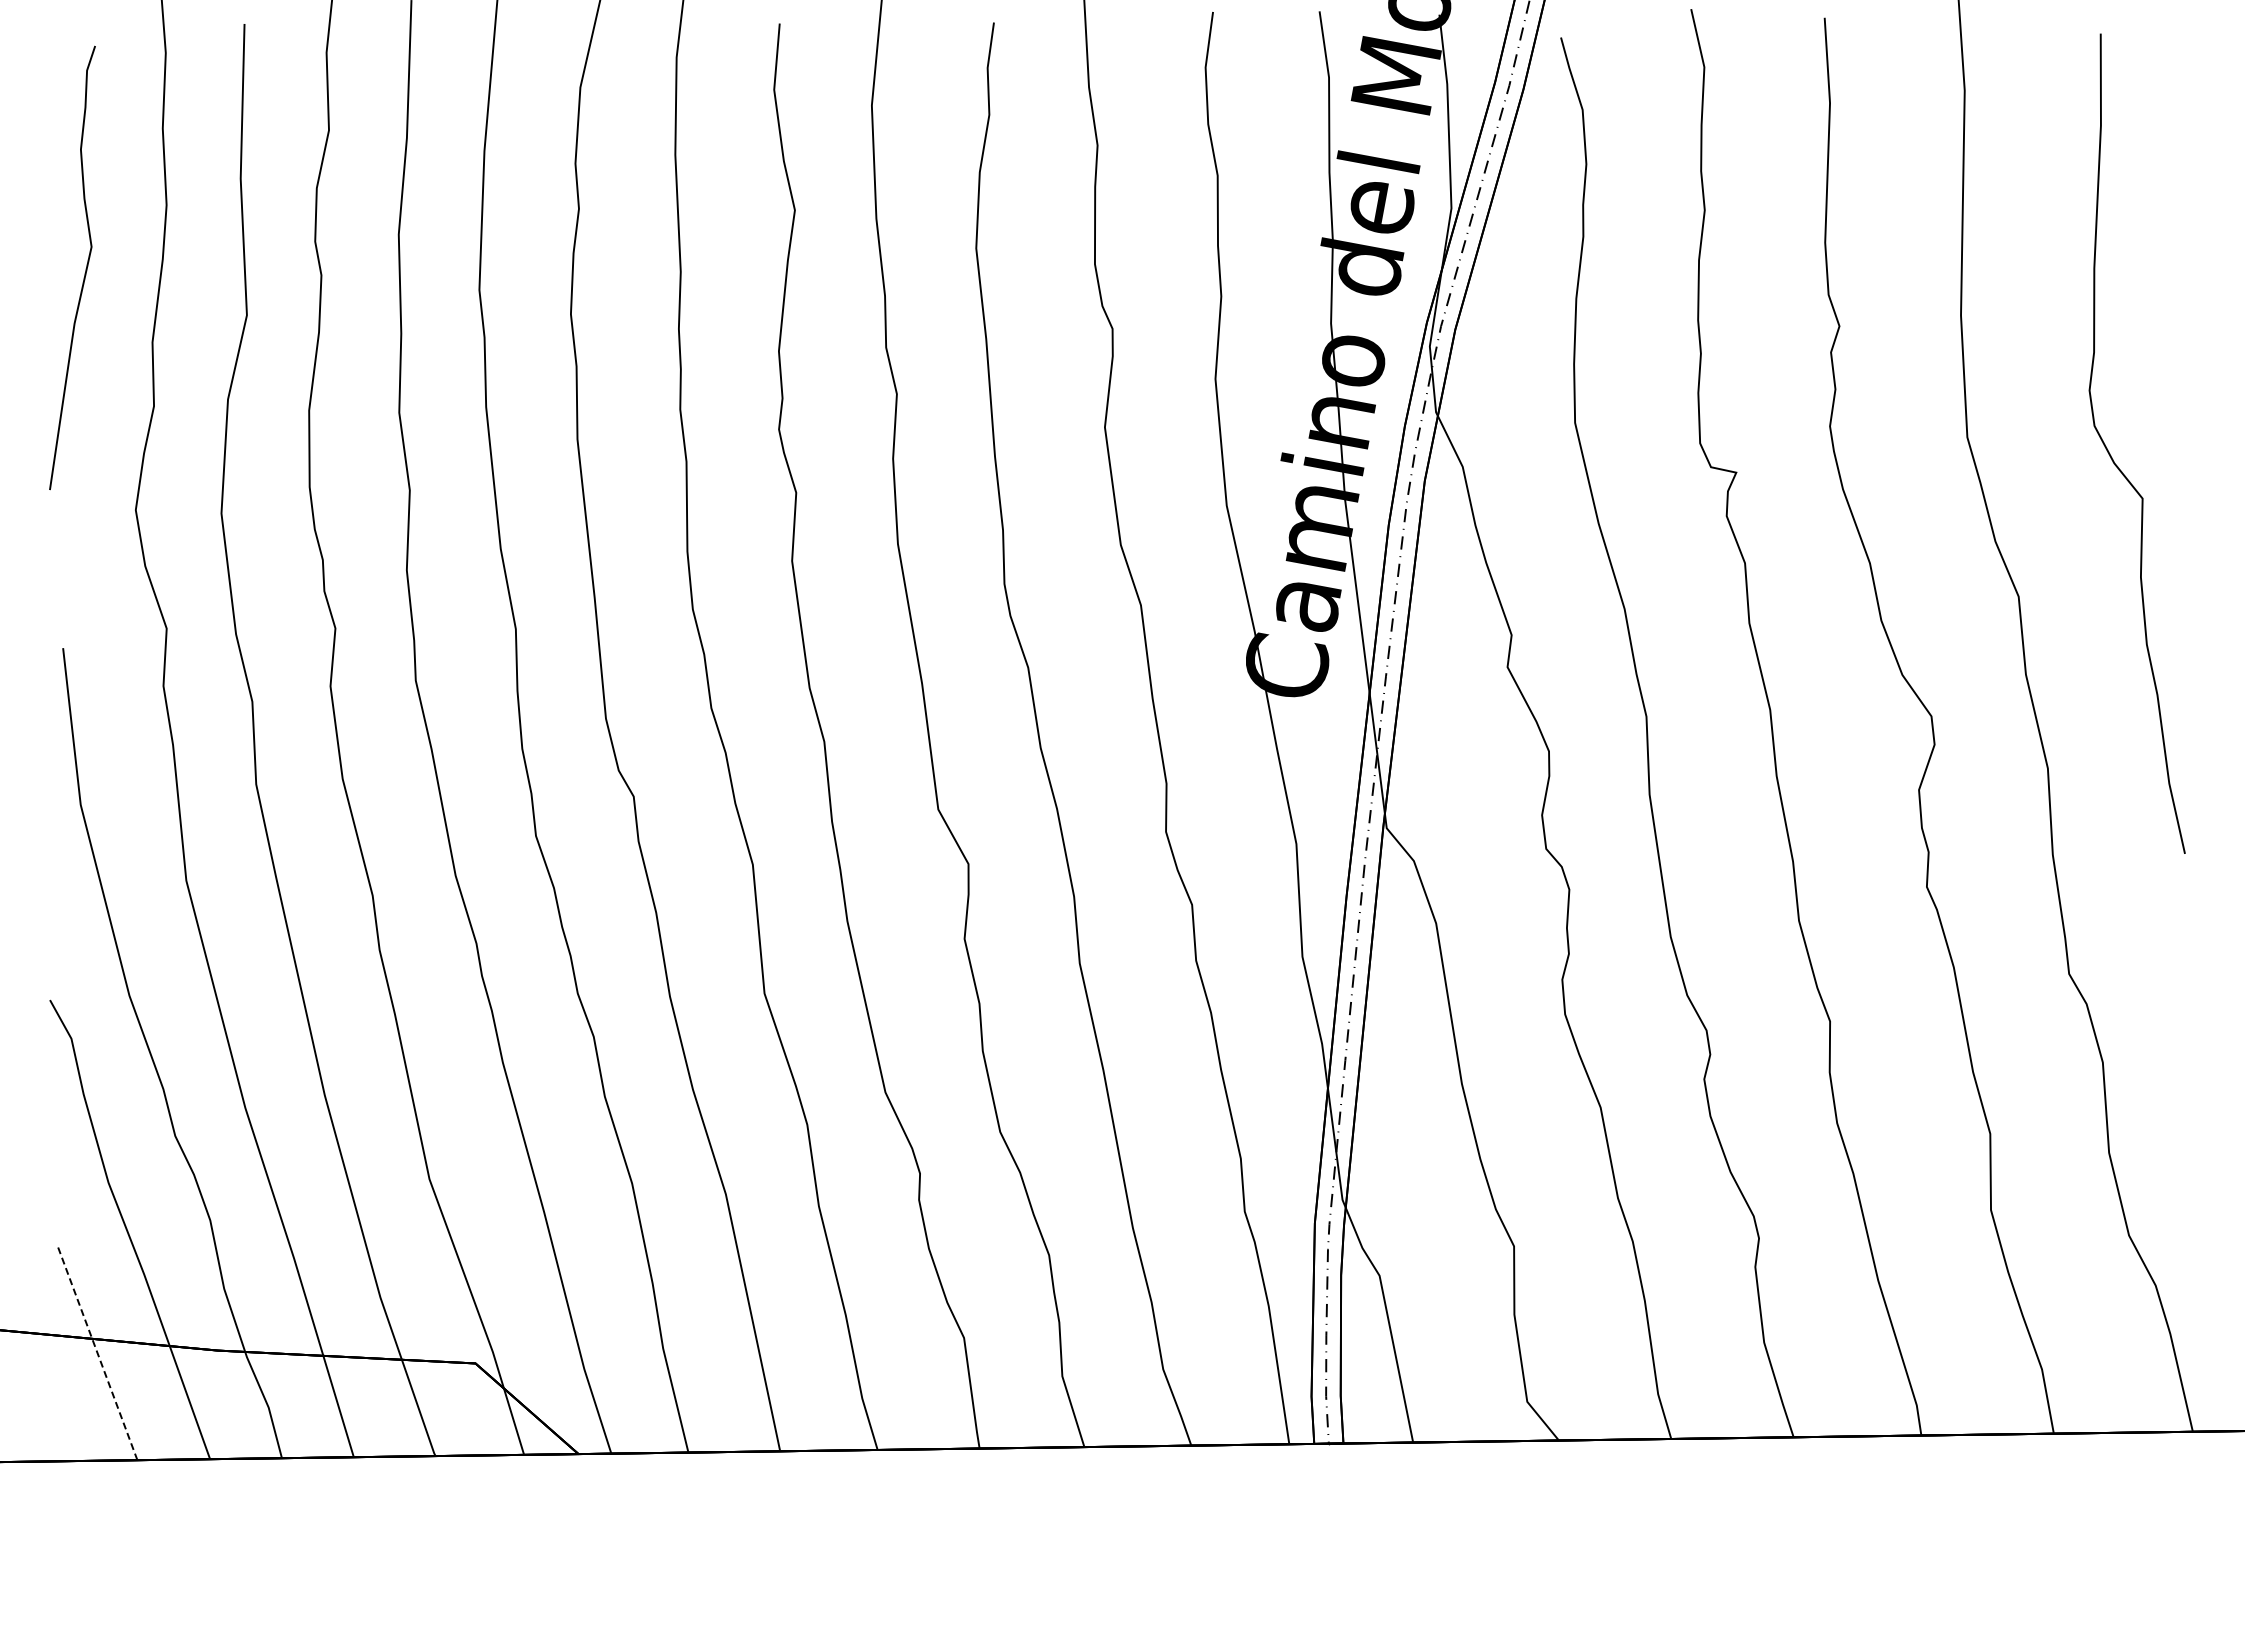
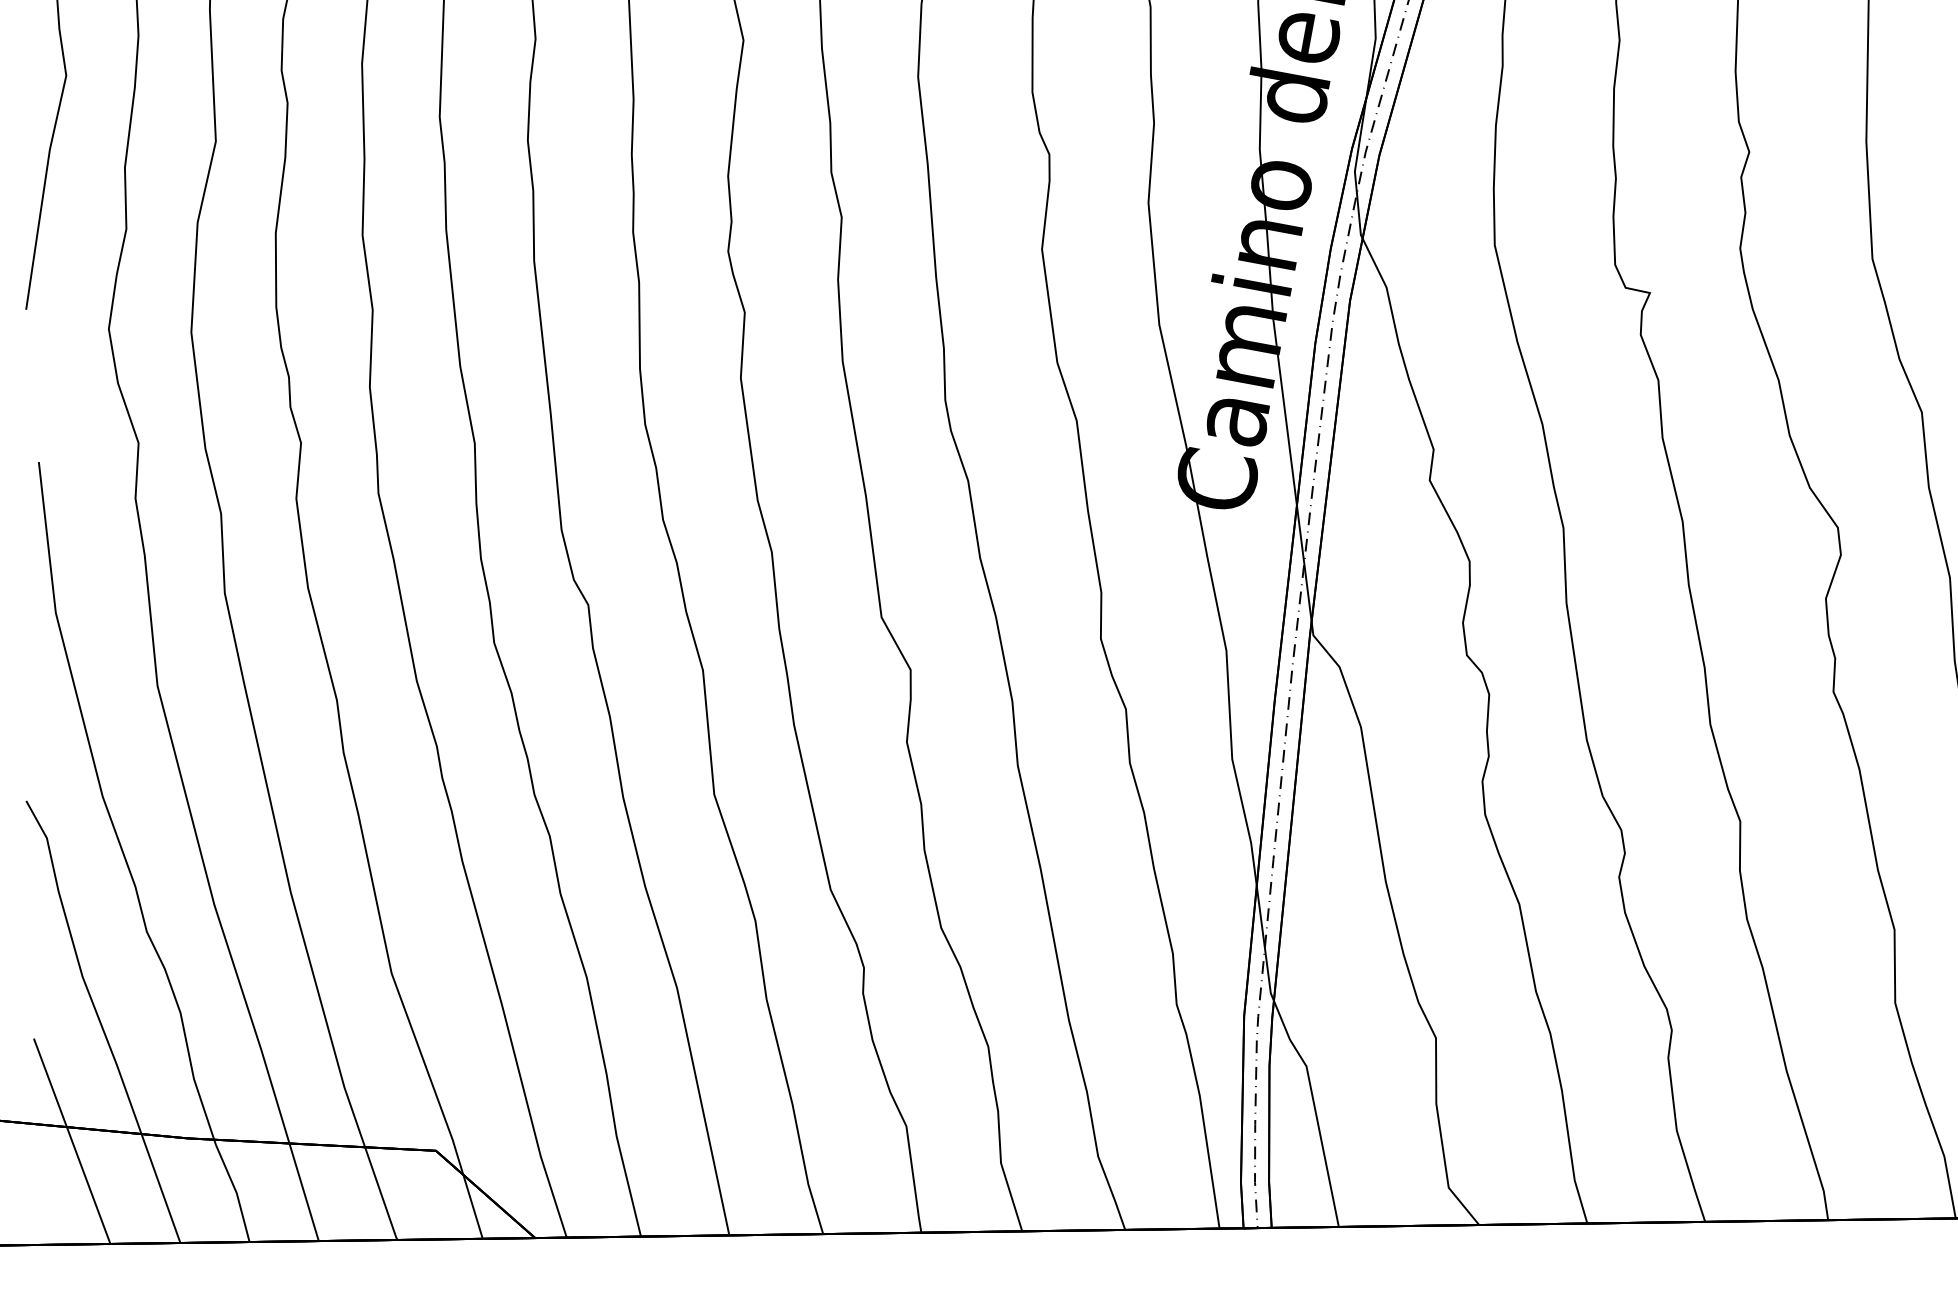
line: (97, 1353) -> (71, 1141), dashed -> solid

